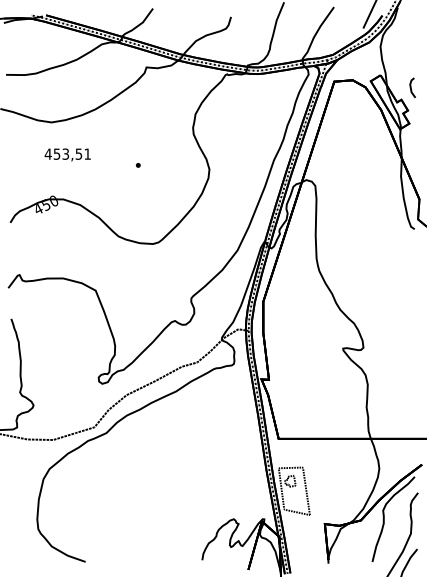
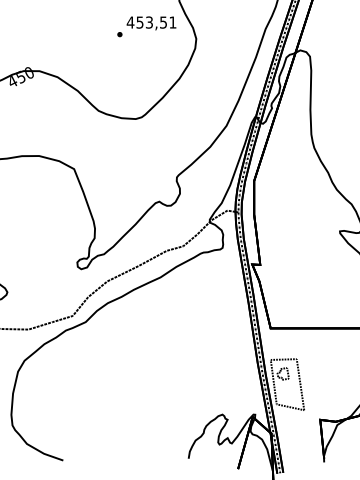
text: (67, 154) -> (151, 22), moved

